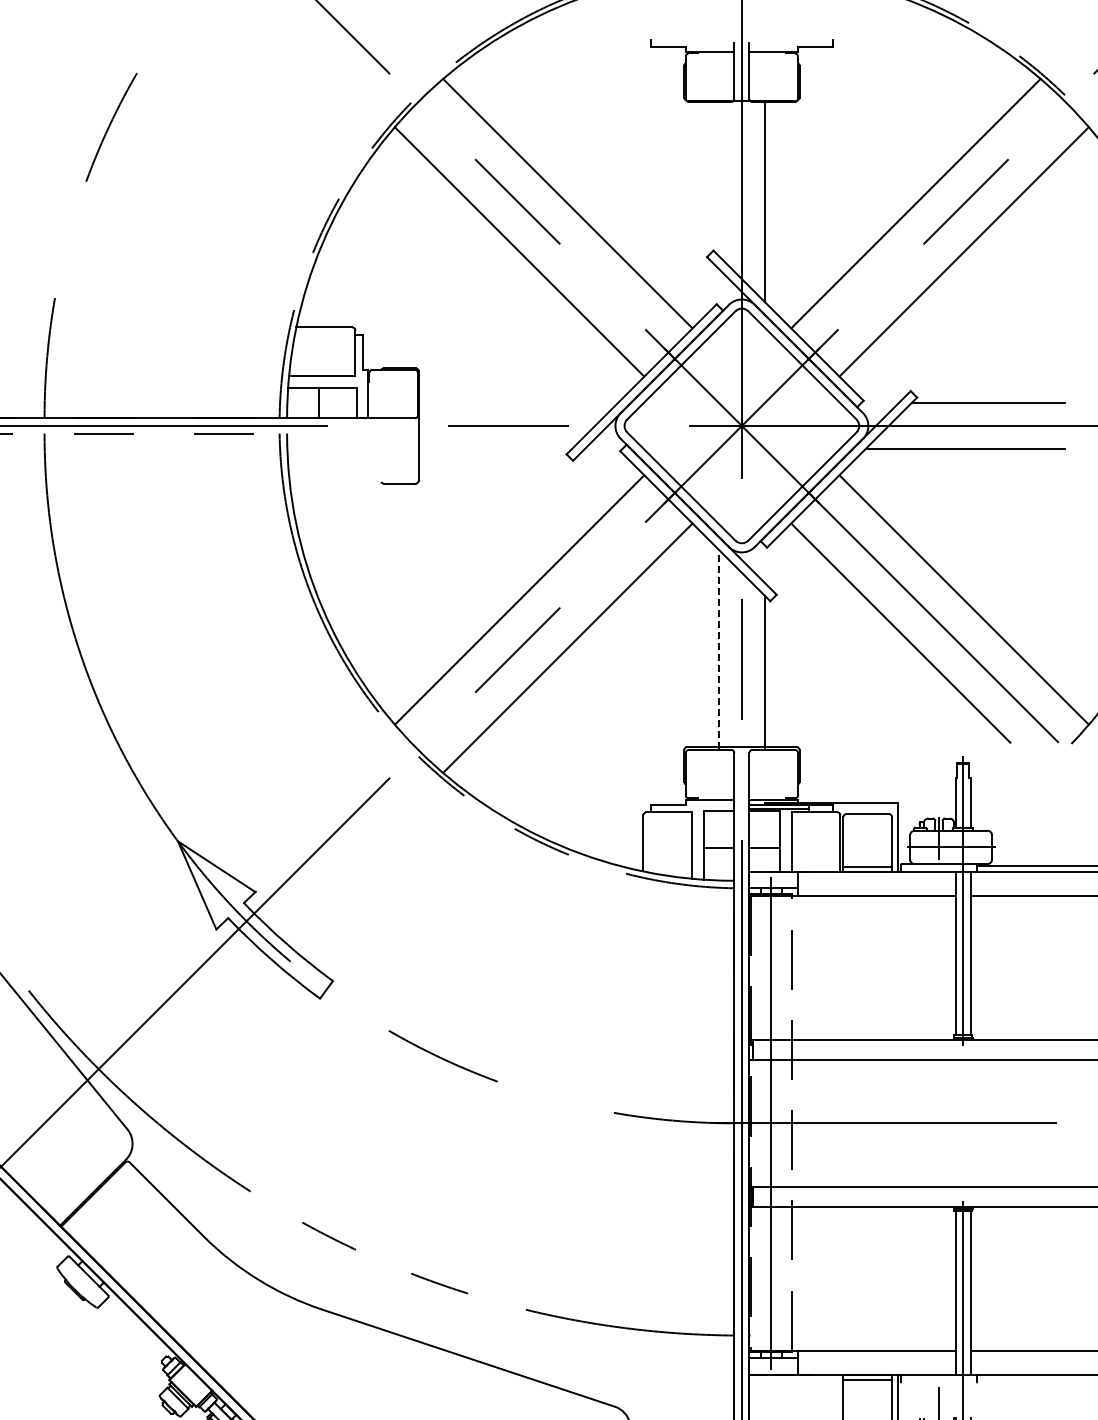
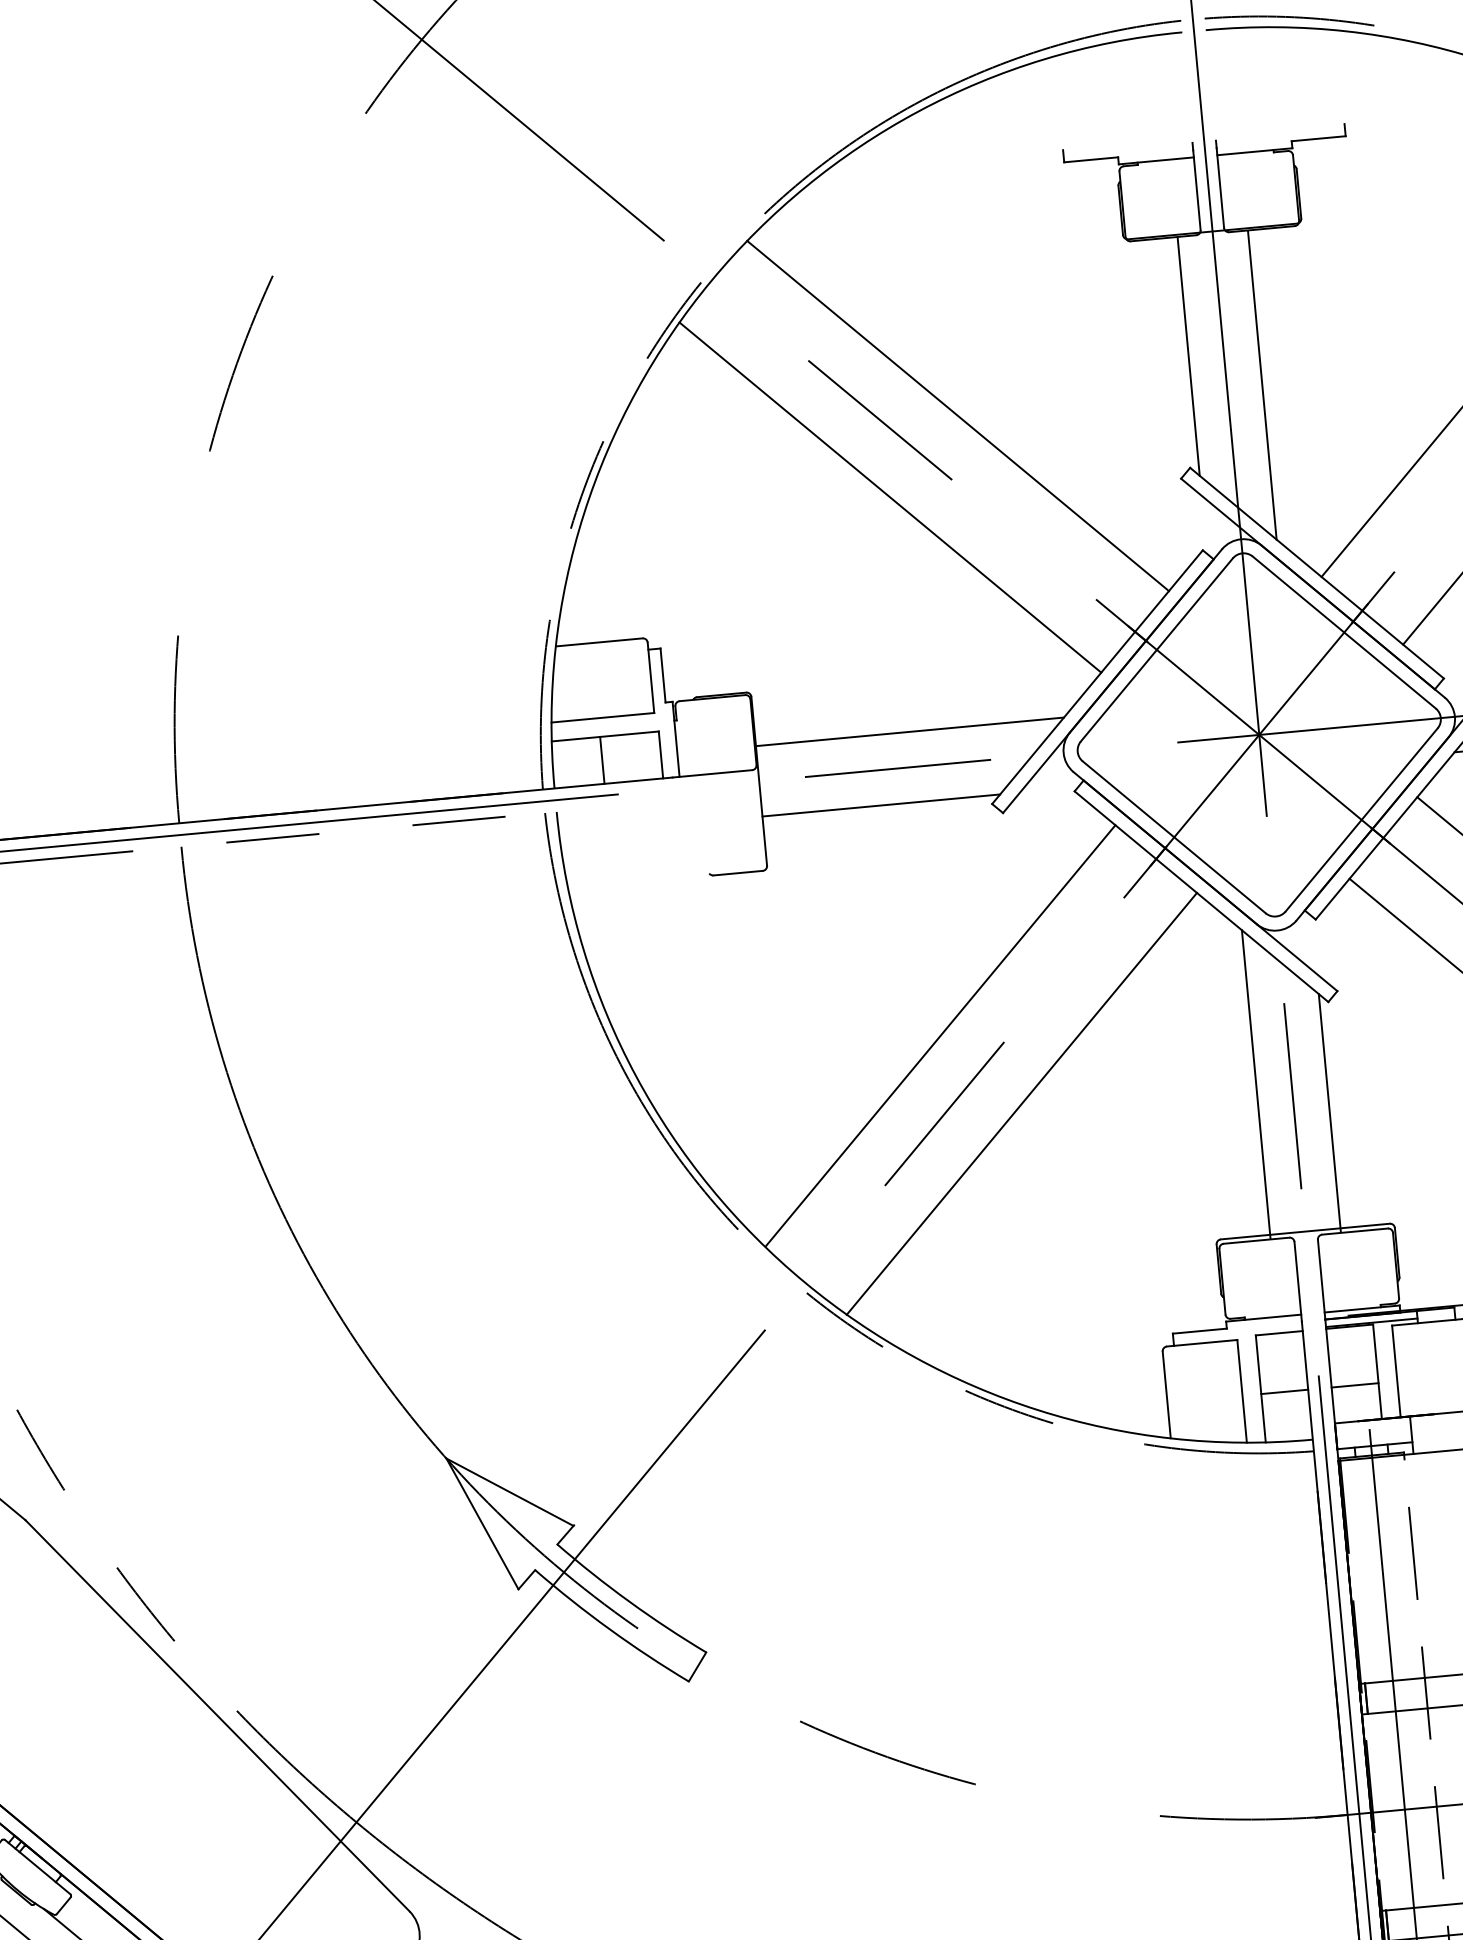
line: (719, 179) -> (1189, 356), added
line: (517, 403) -> (908, 732), added
line: (495, 448) -> (881, 805), added
line: (719, 649) -> (1256, 1083), dashed -> solid

